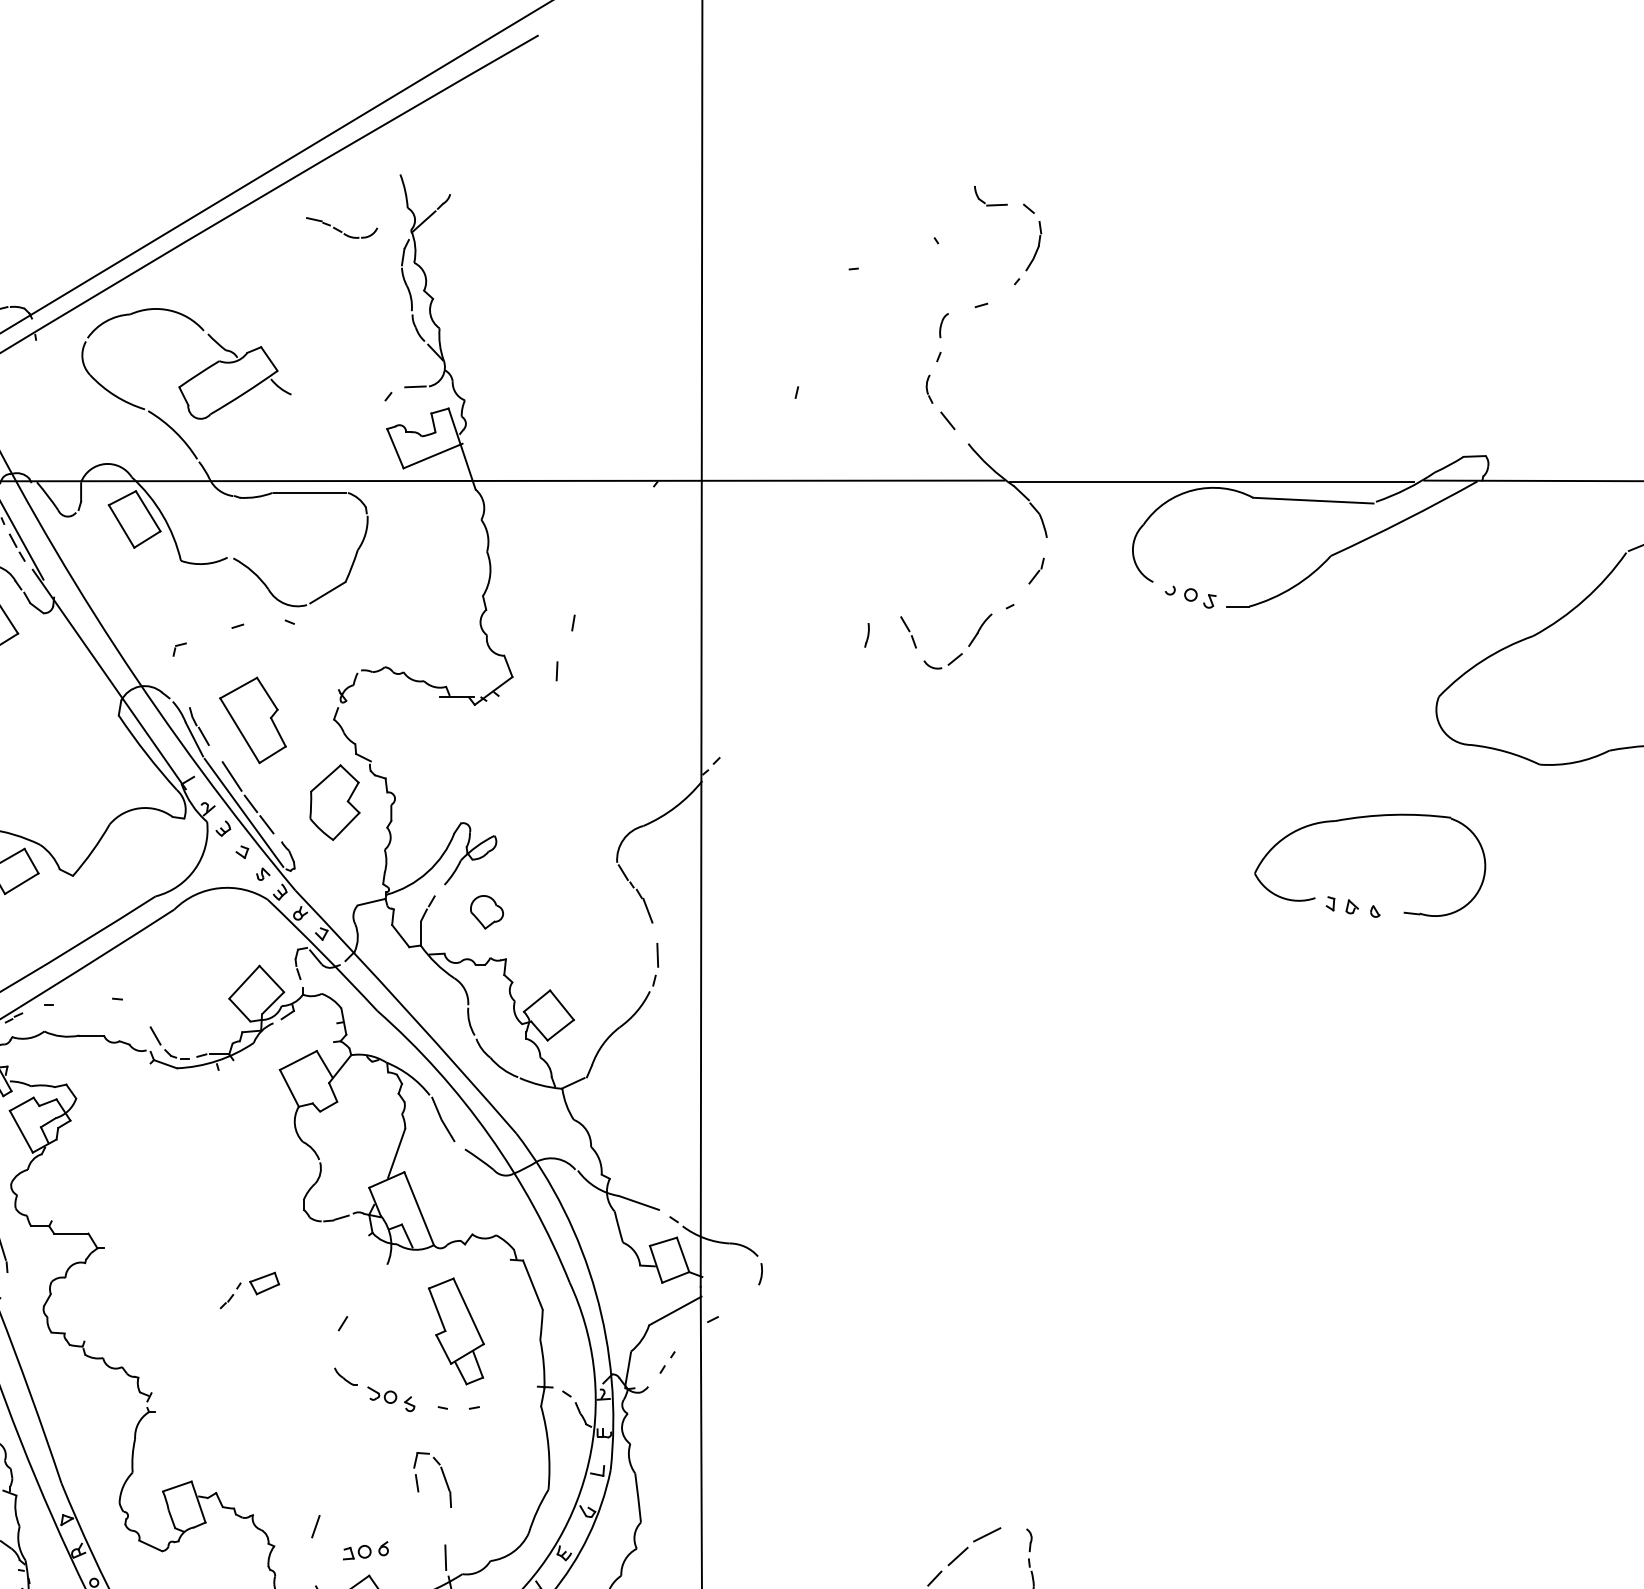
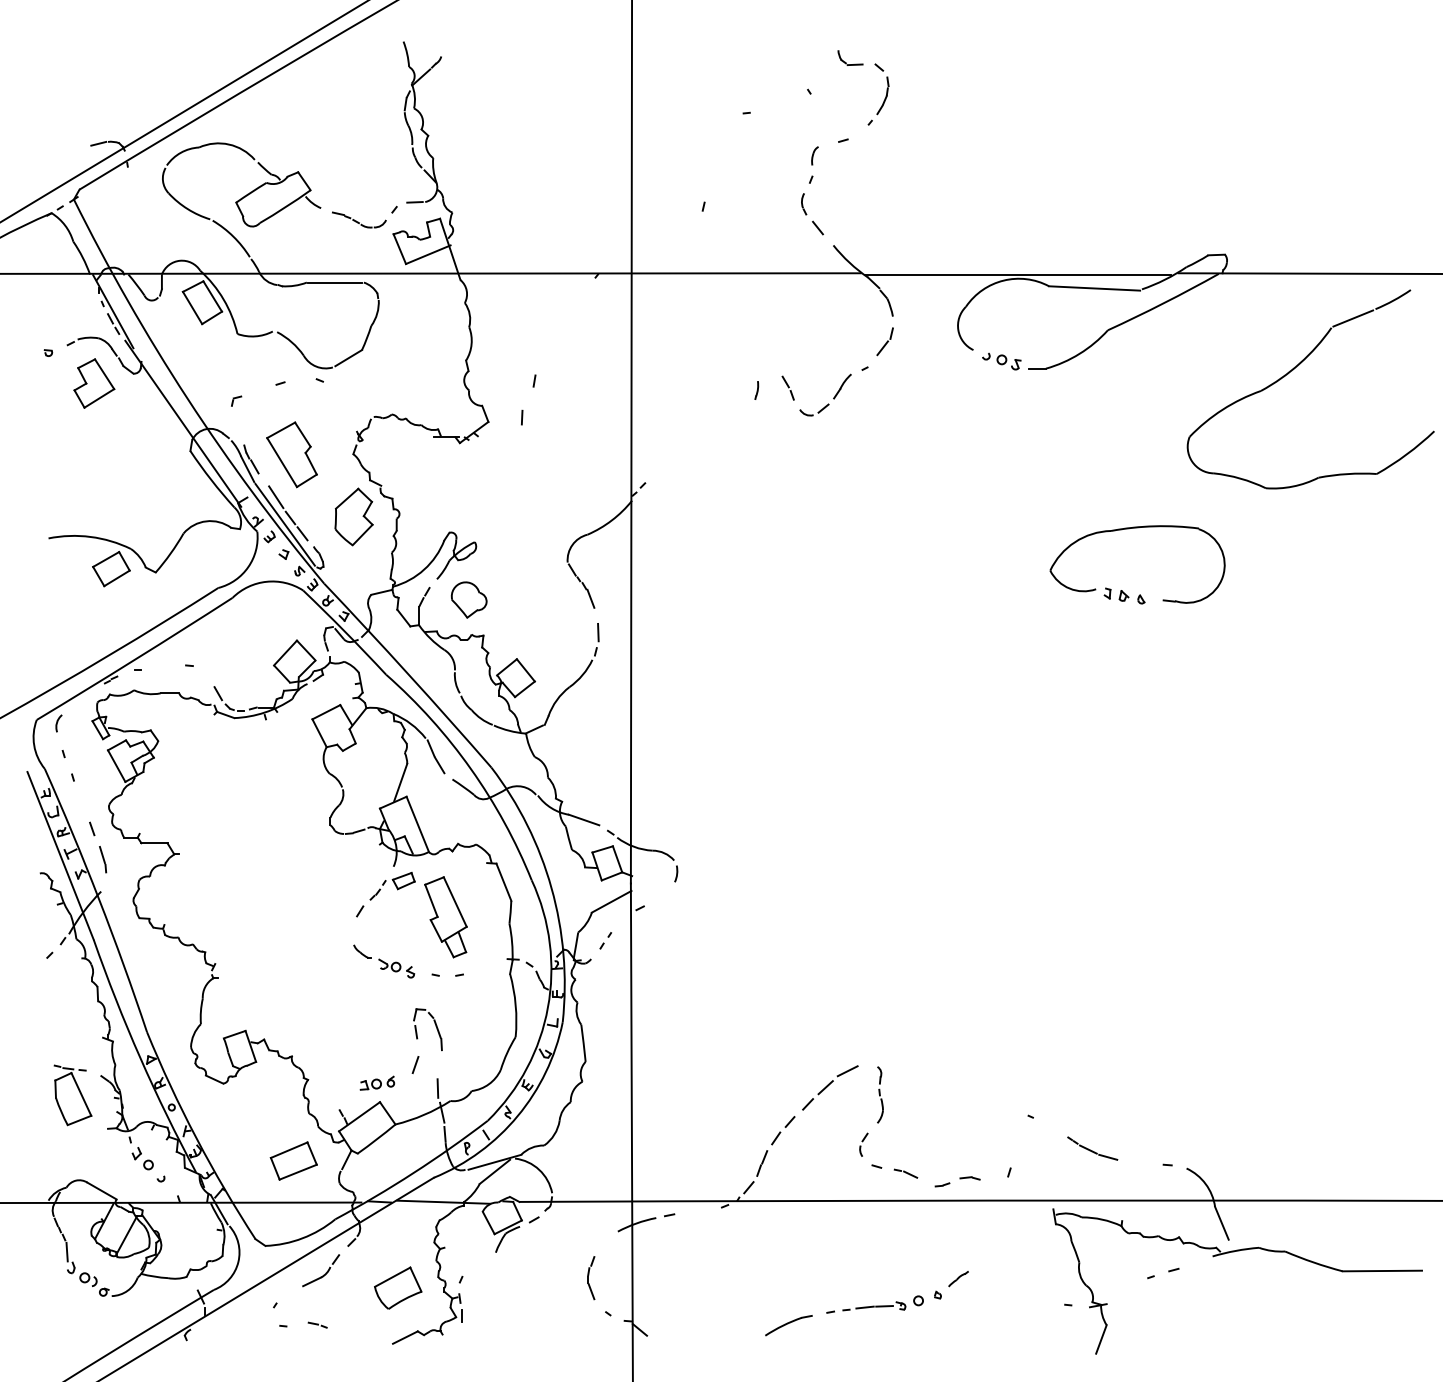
part: (342, 227) -> (359, 219), moved
part: (1035, 570) -> (884, 341), size x1.43
part: (486, 911) -> (468, 599), size x1.43
part: (249, 1290) -> (392, 886), moved
line: (315, 1525) -> (415, 1064), moved

